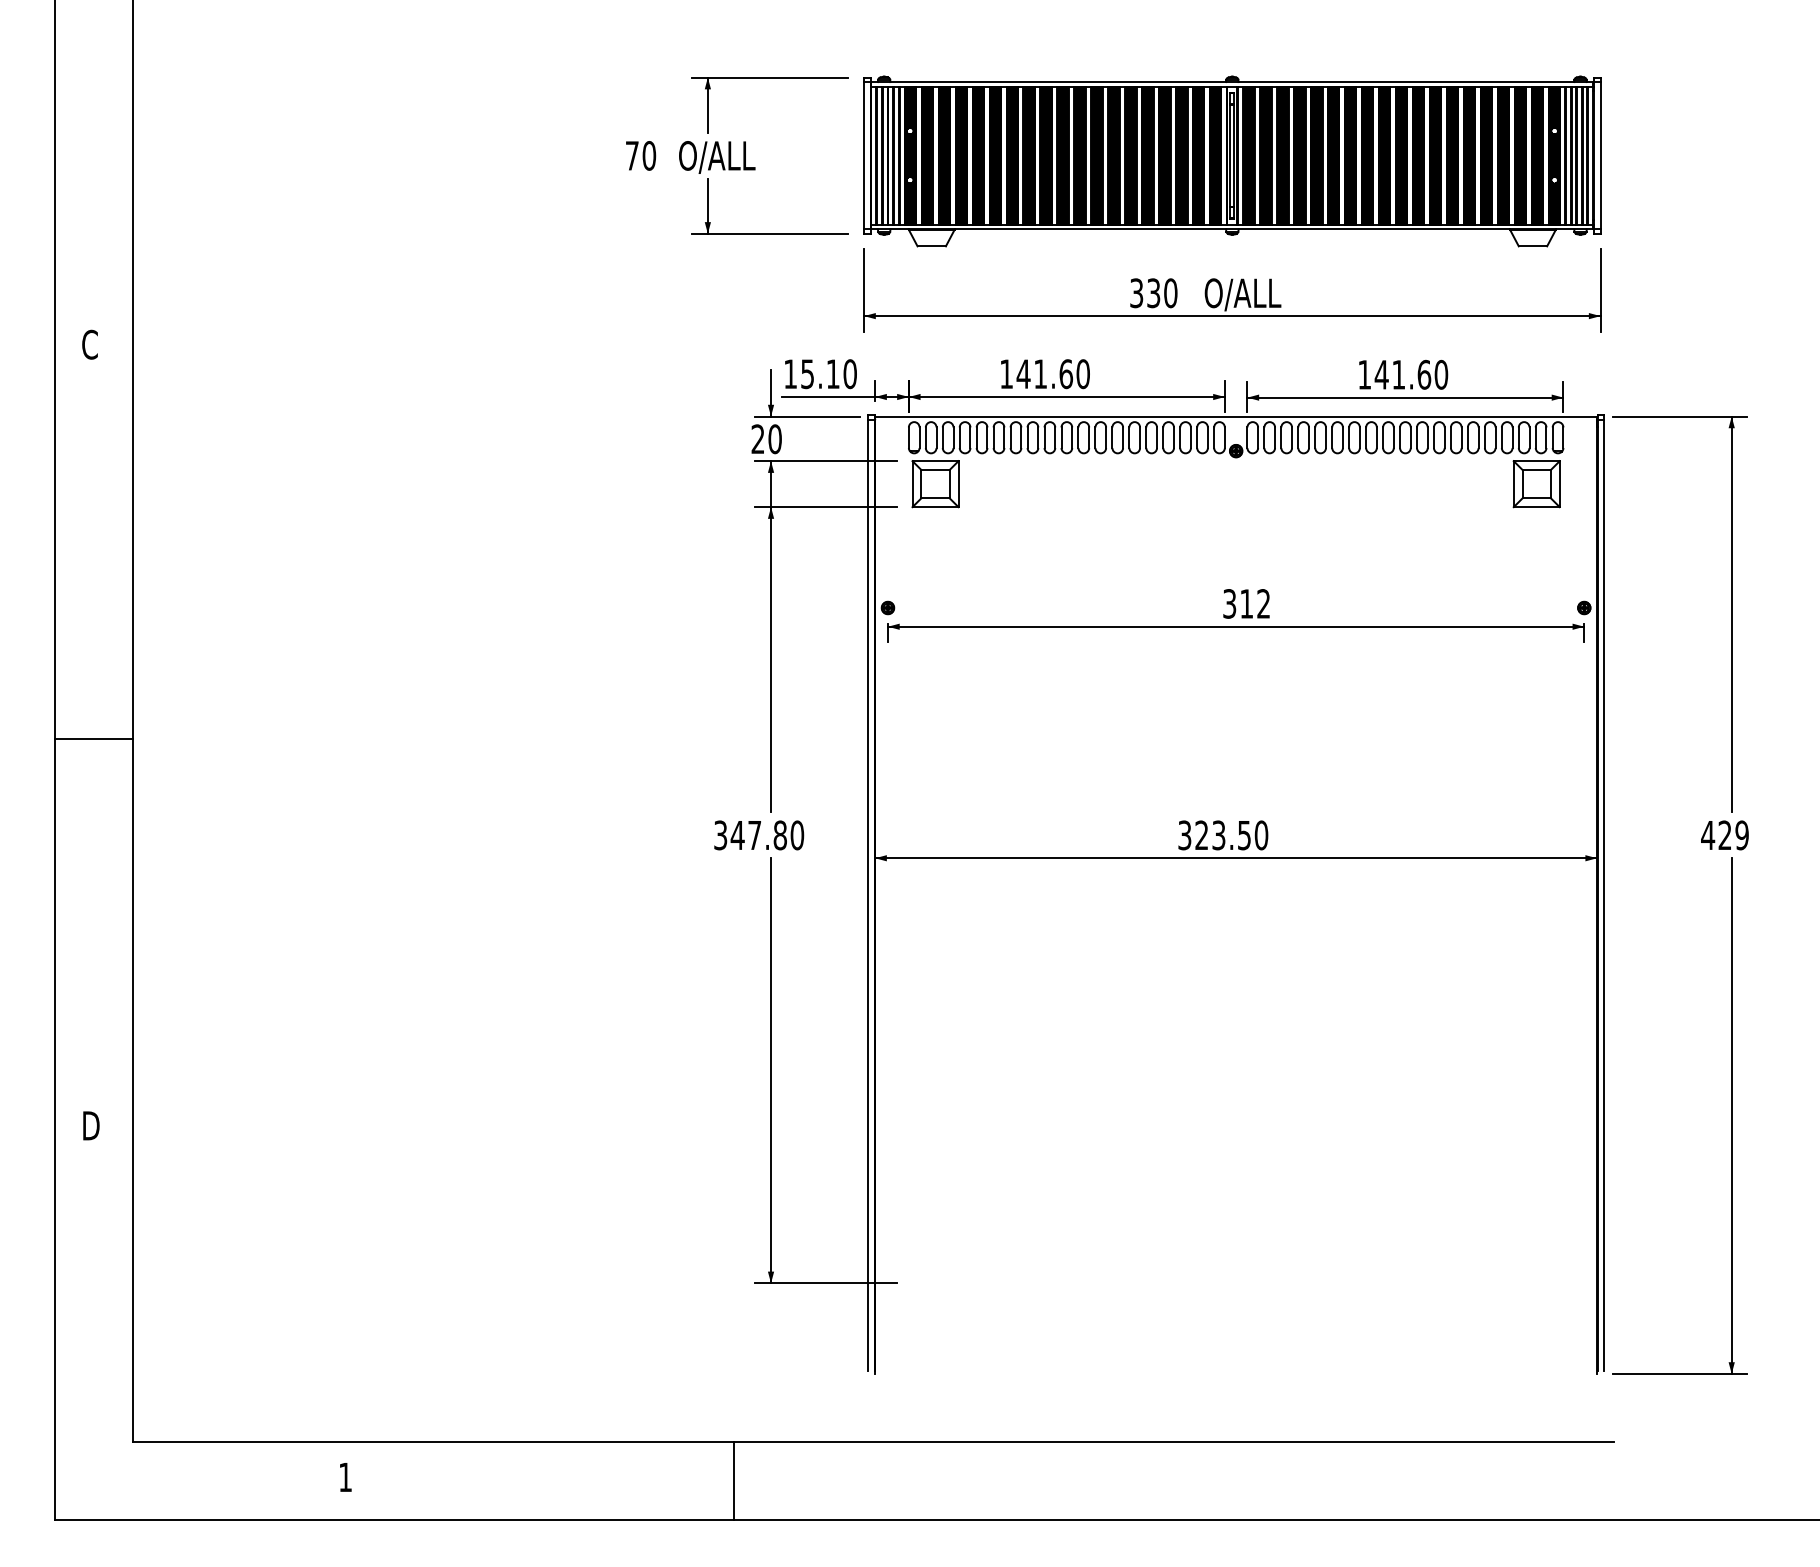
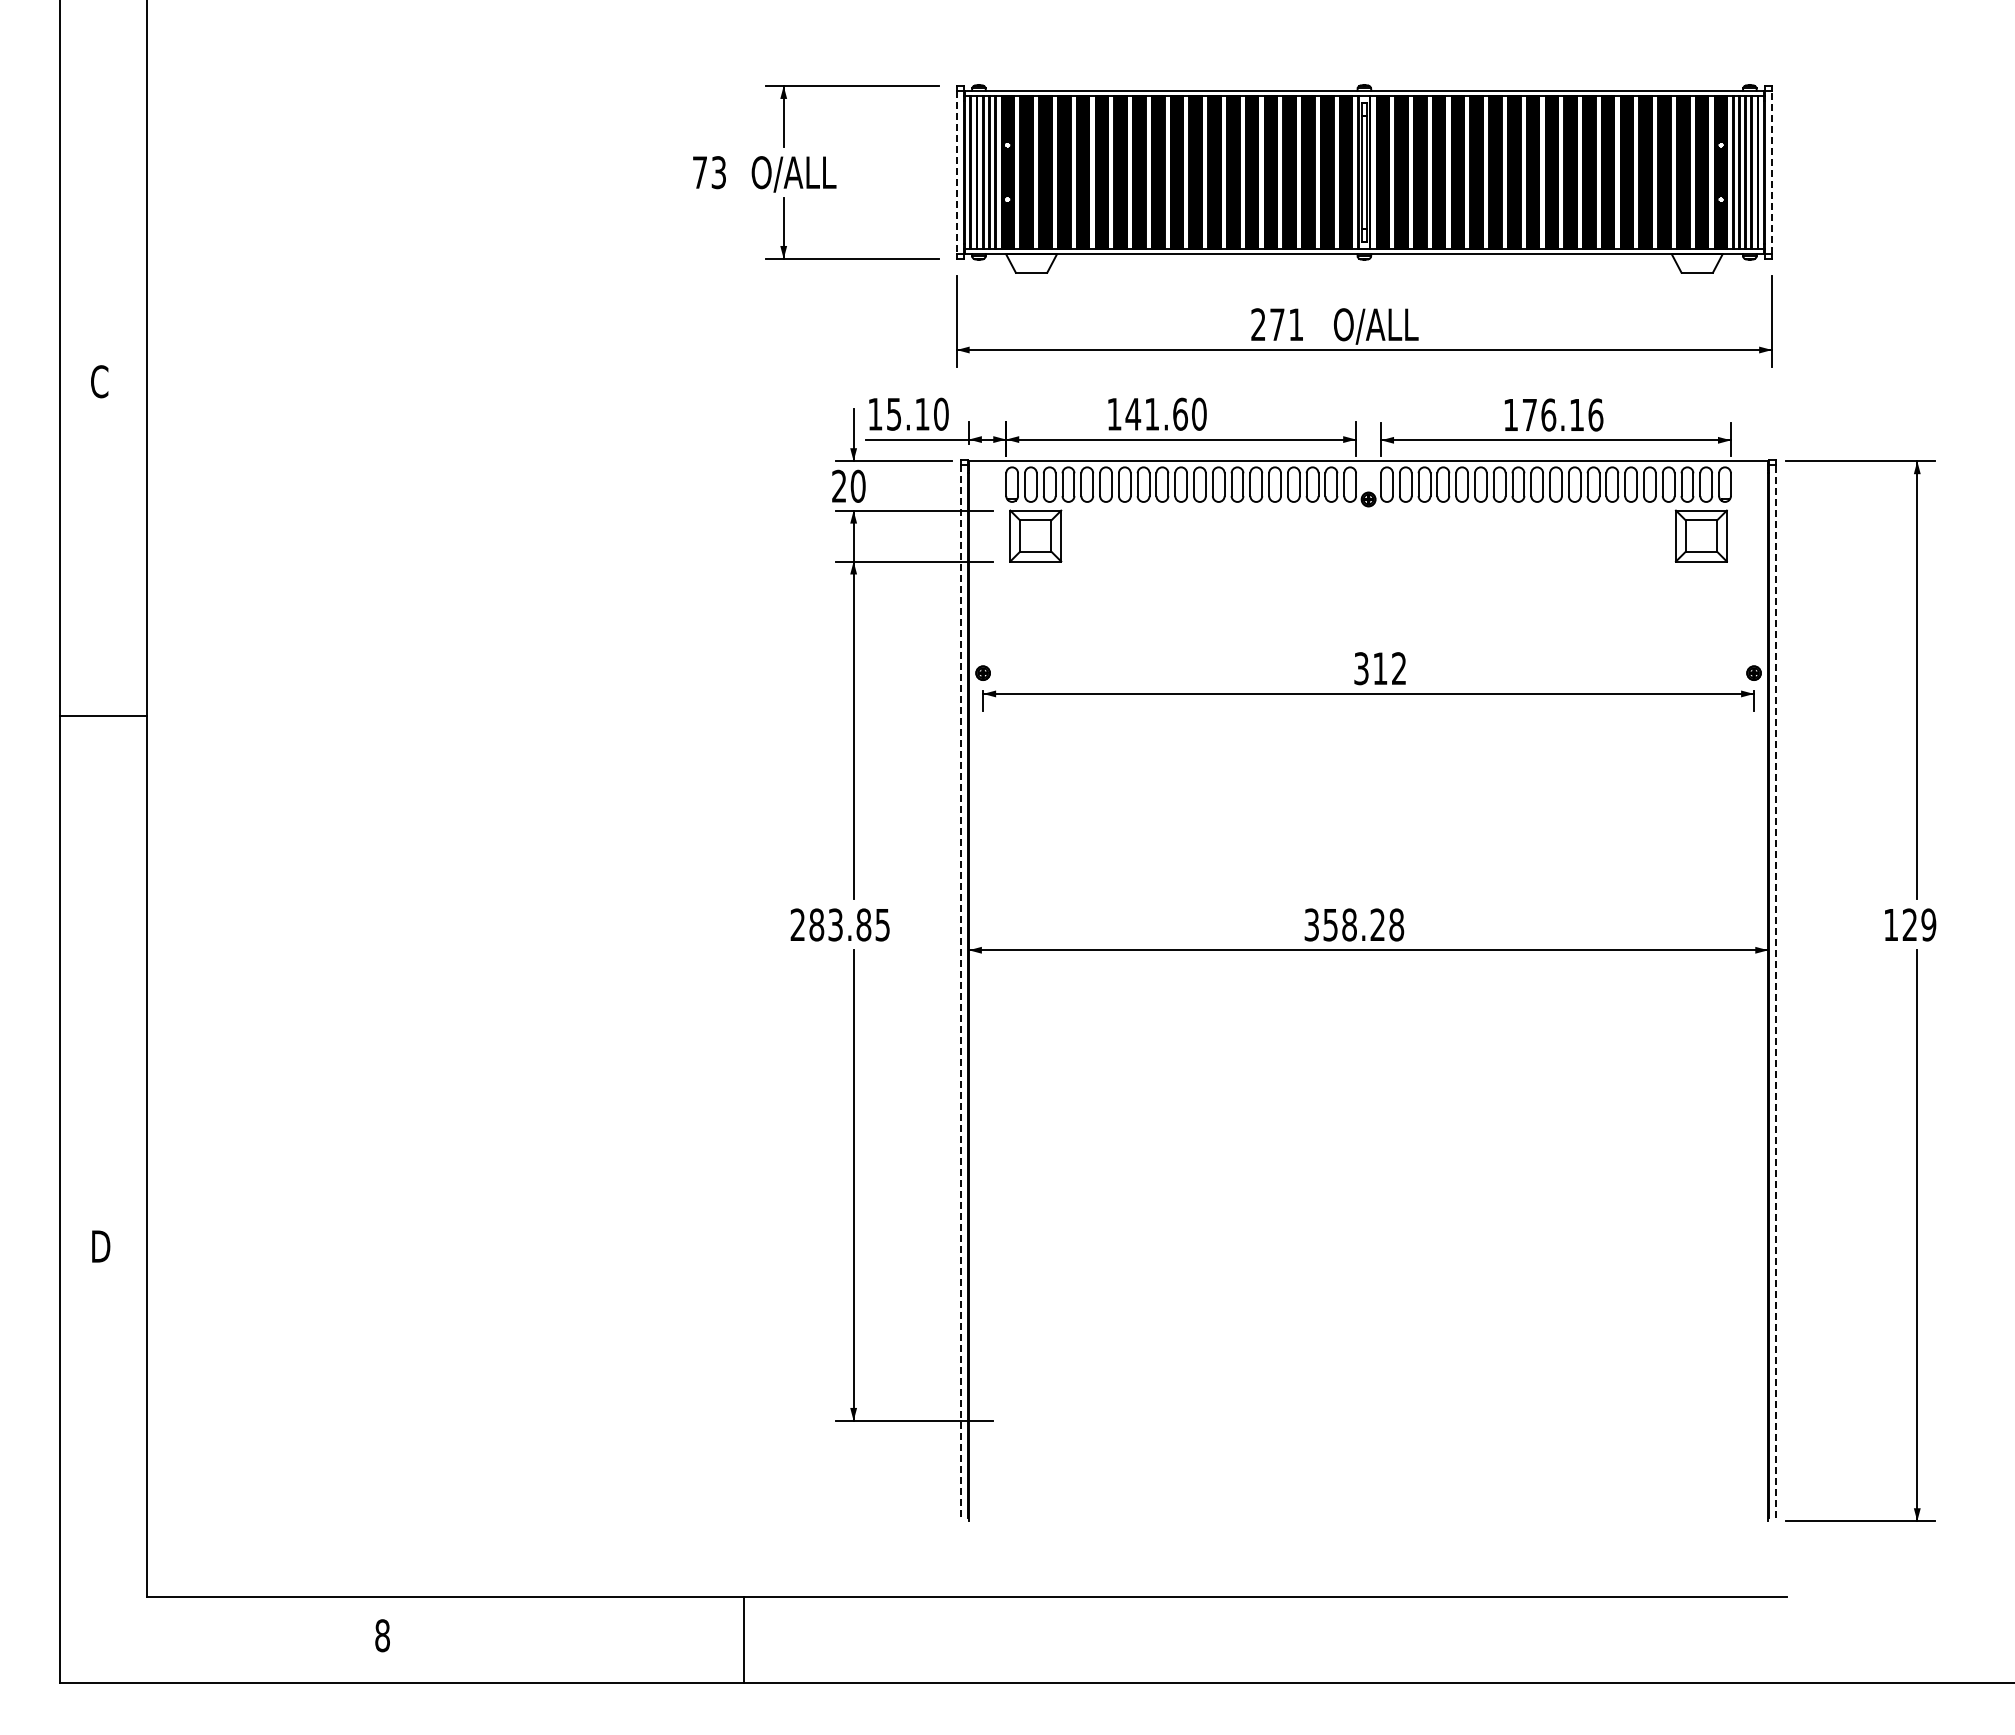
text: (648, 155) -> (718, 172), 70 -> 73
line: (863, 155) -> (956, 172), solid -> dashed
line: (1600, 155) -> (1772, 172), solid -> dashed
text: (1153, 293) -> (1277, 324), 330 -> 271
text: (1411, 374) -> (1562, 414), 141.60 -> 176.16
line: (93, 739) -> (103, 716), moved
text: (759, 834) -> (840, 924), 347.80 -> 283.85
text: (1231, 834) -> (1363, 924), 323.50 -> 358.28
text: (1707, 834) -> (1890, 924), 429 -> 129
line: (1604, 894) -> (1776, 990), solid -> dashed
line: (867, 895) -> (960, 991), solid -> dashed
text: (345, 1477) -> (382, 1635), 1 -> 8
line: (733, 1480) -> (743, 1639), moved

